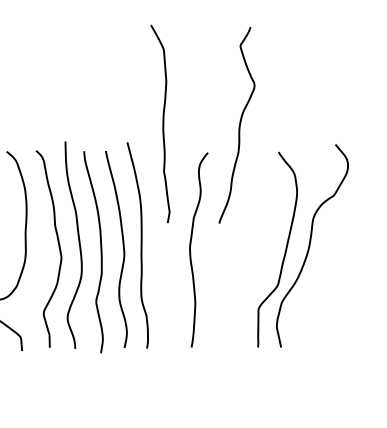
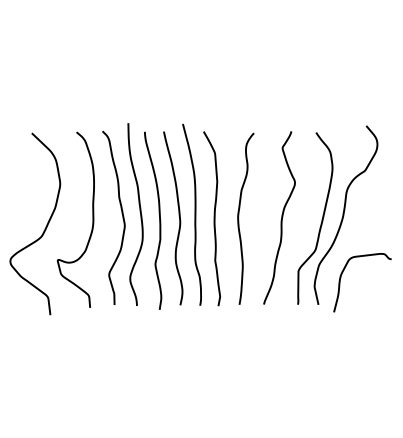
curve: (162, 123) -> (213, 218), moved
curve: (239, 124) -> (281, 217), moved
curve: (307, 317) -> (341, 278), added

